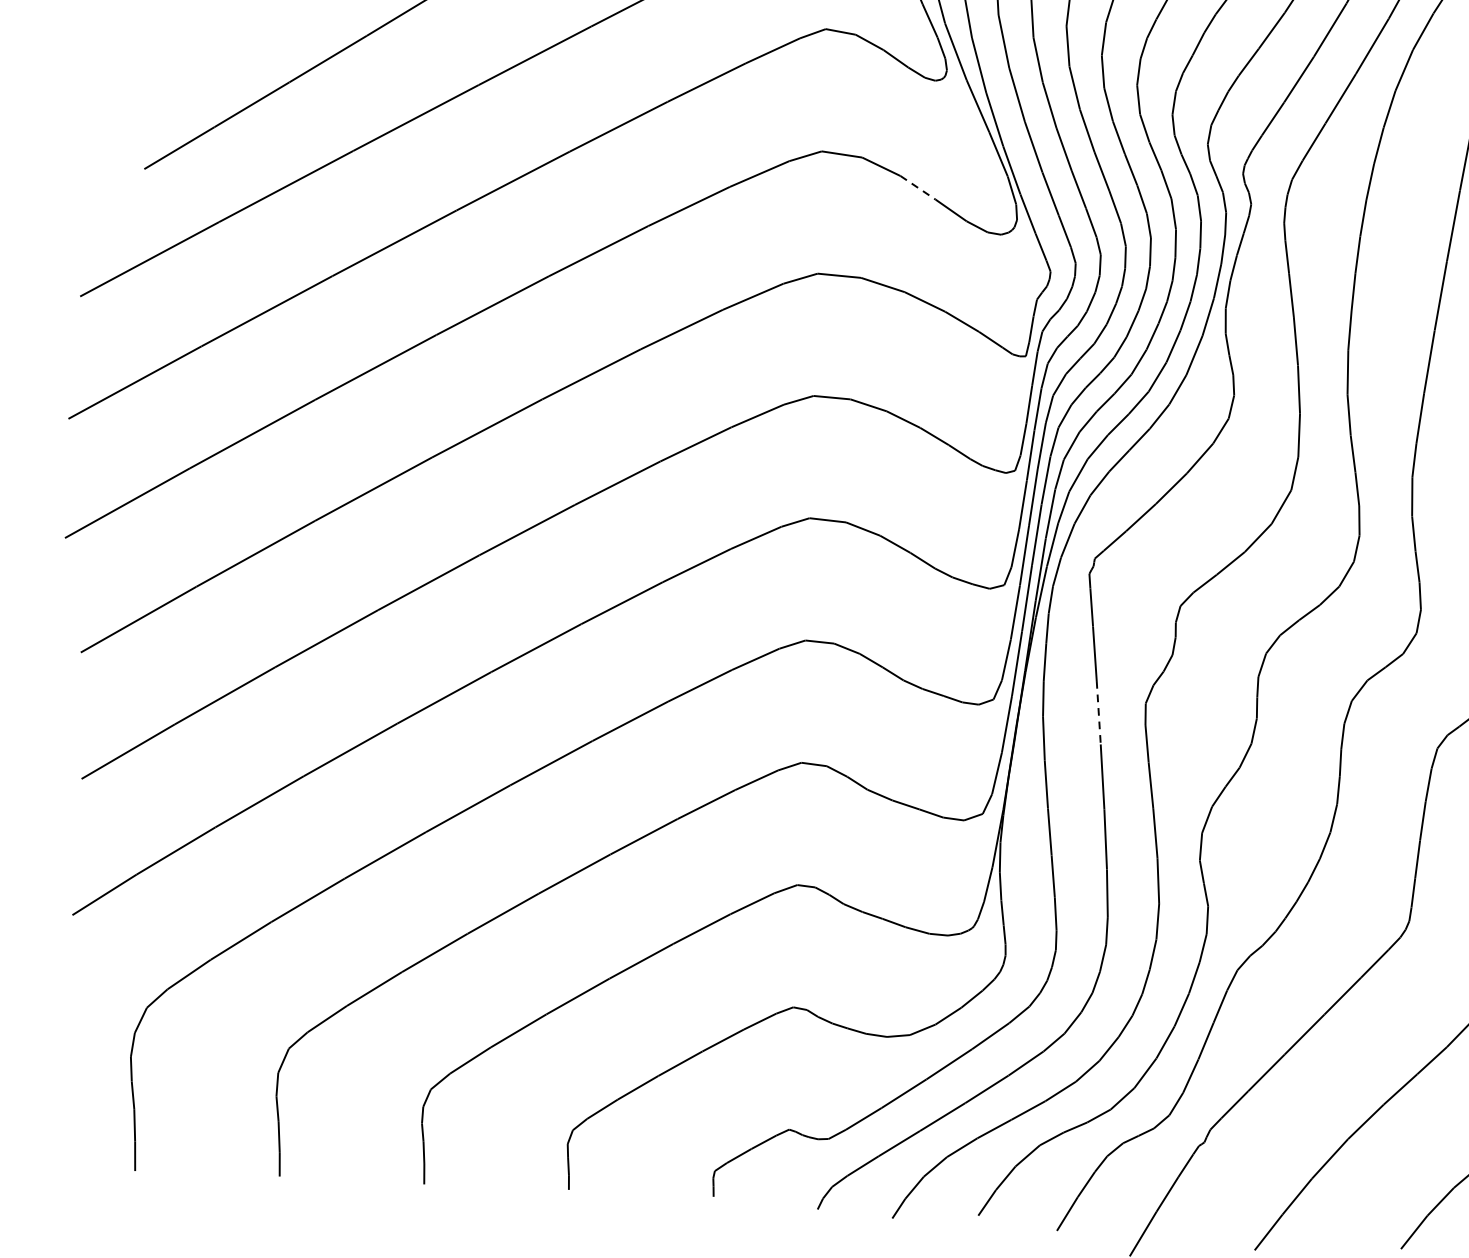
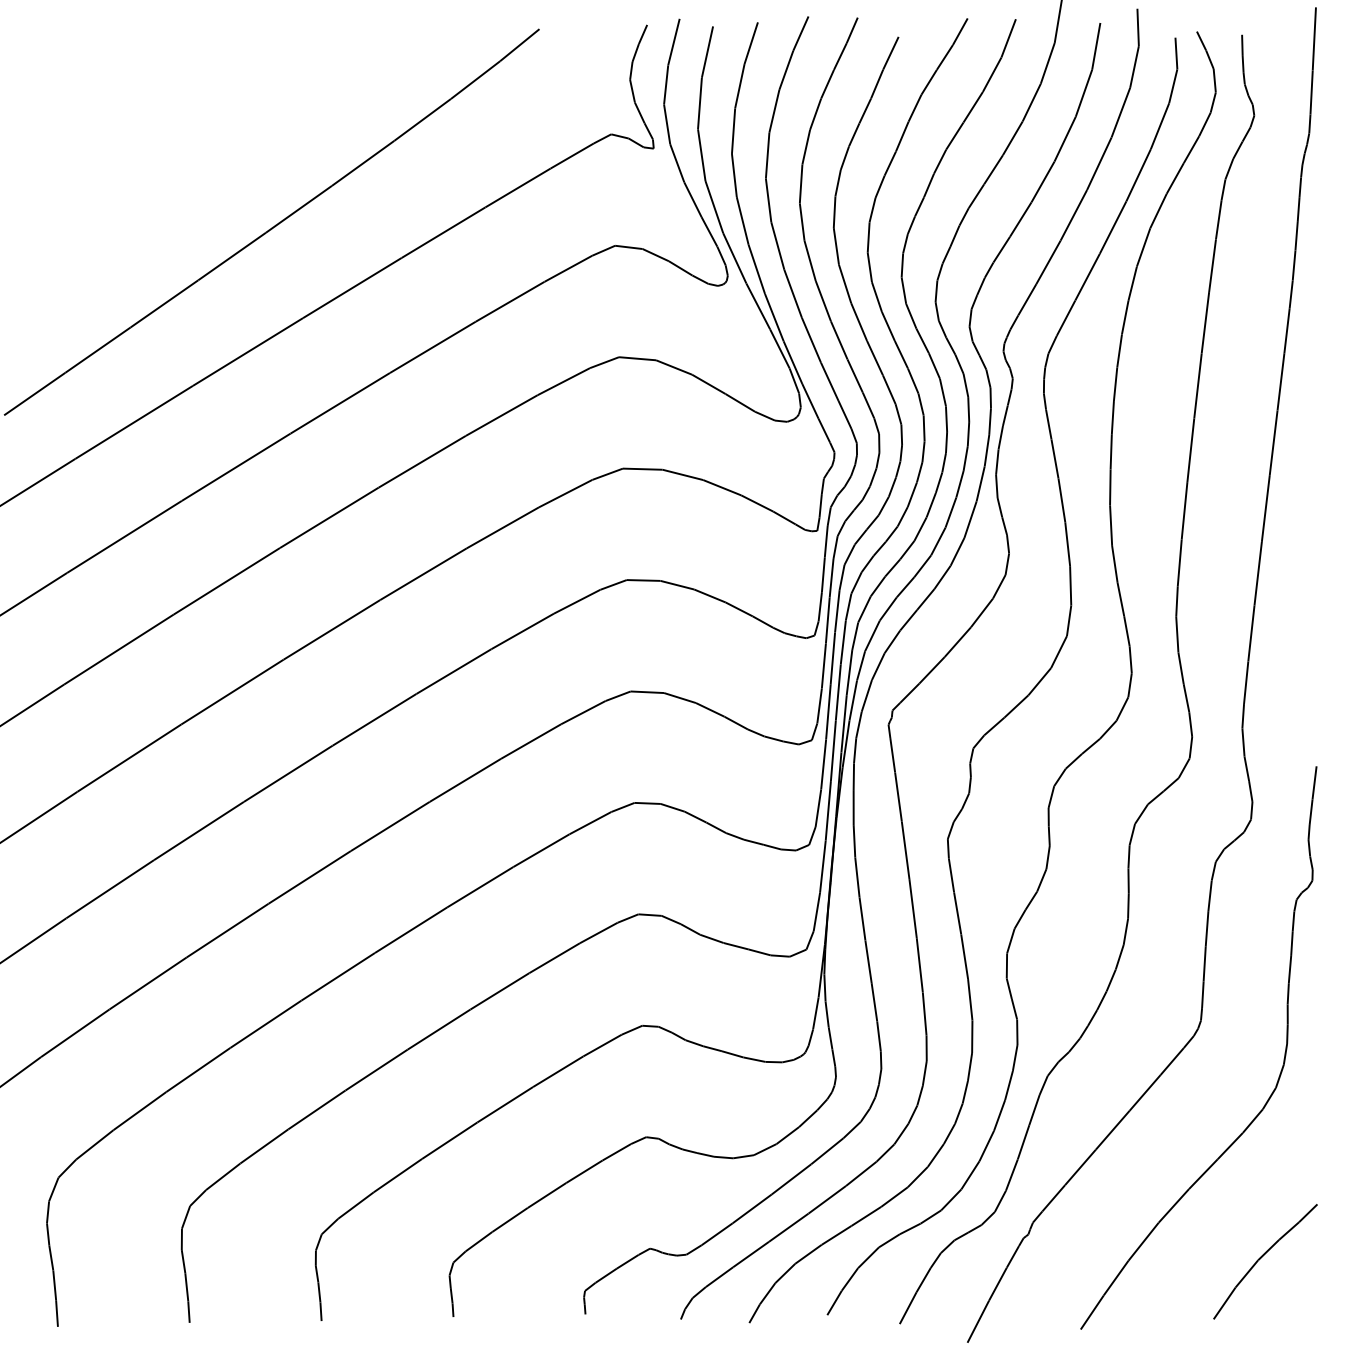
line: (918, 188) -> (709, 384), dashed -> solid
line: (1098, 712) -> (905, 850), dashed -> solid

